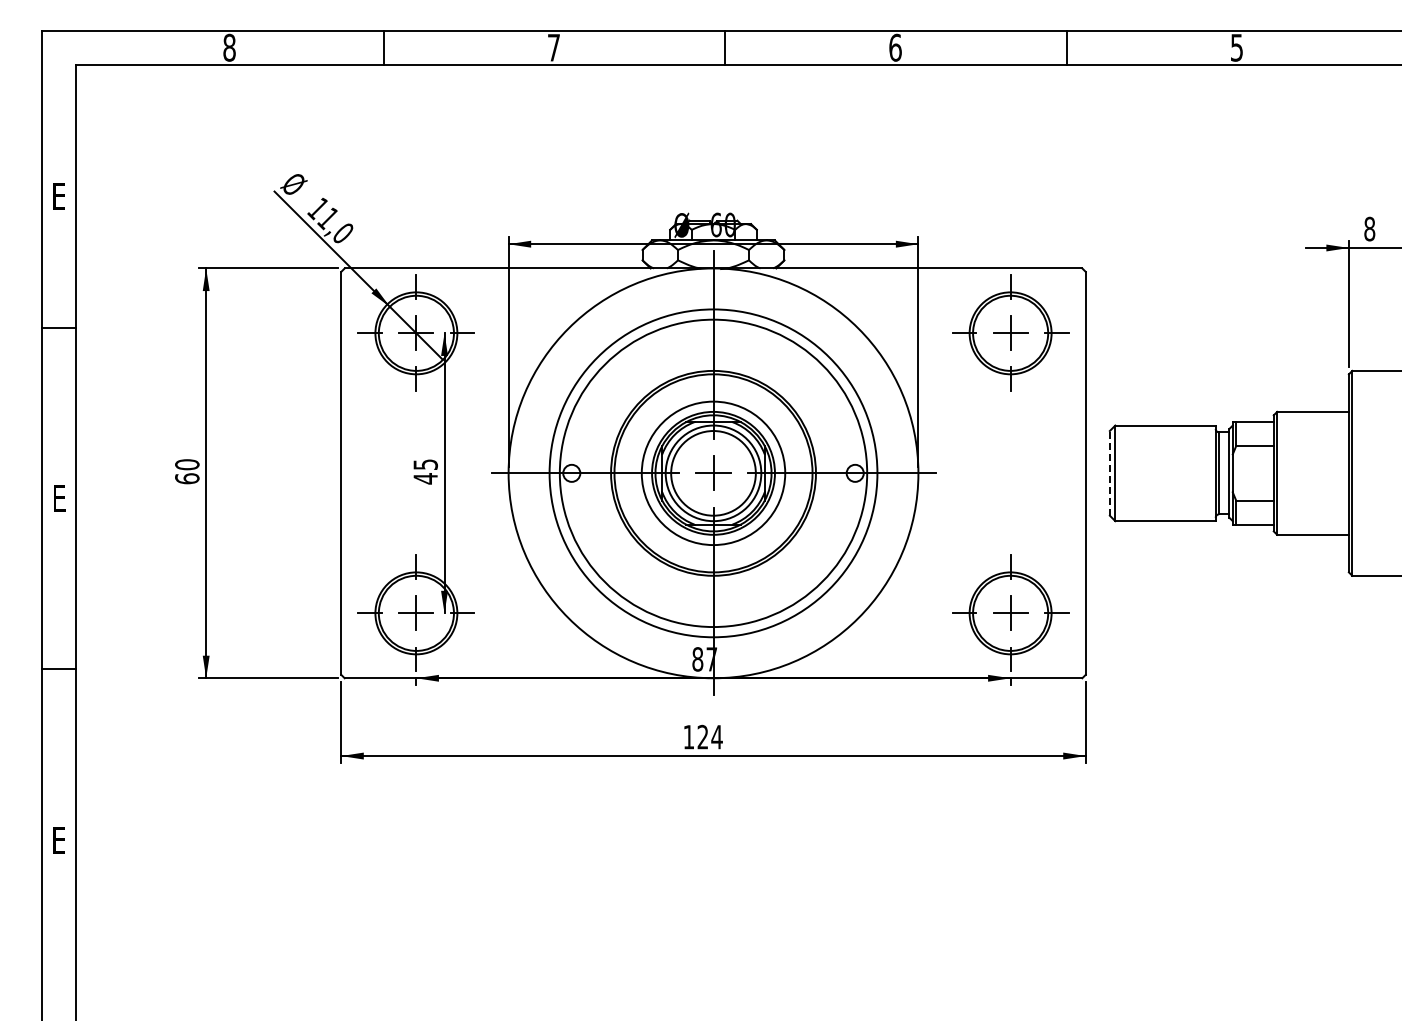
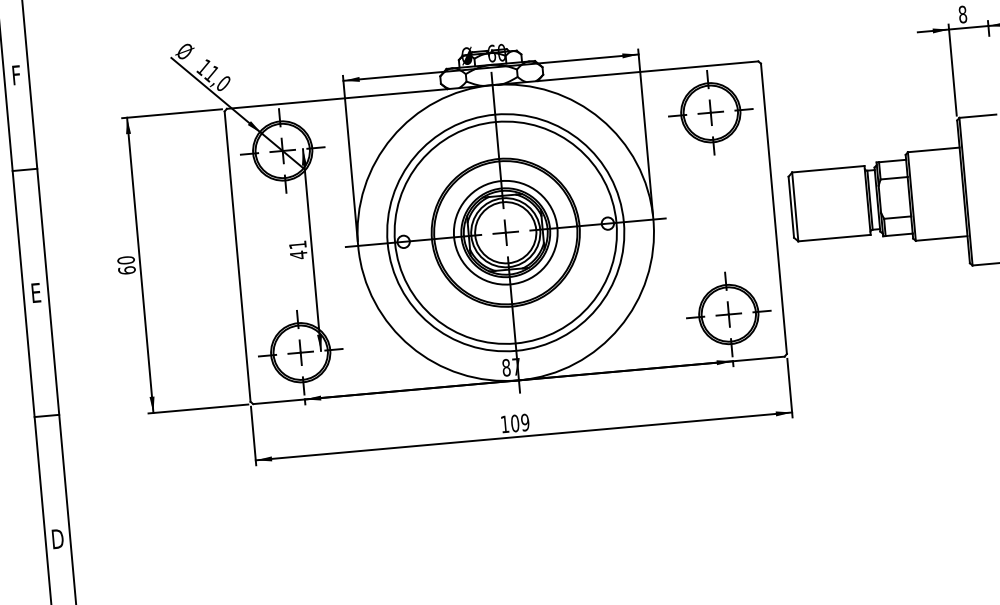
text: (58, 196) -> (16, 75), E -> F
text: (425, 464) -> (297, 244), 45 -> 41
line: (1109, 472) -> (791, 206), dashed -> solid
text: (709, 736) -> (519, 422), 124 -> 109
text: (58, 839) -> (57, 538), E -> D

